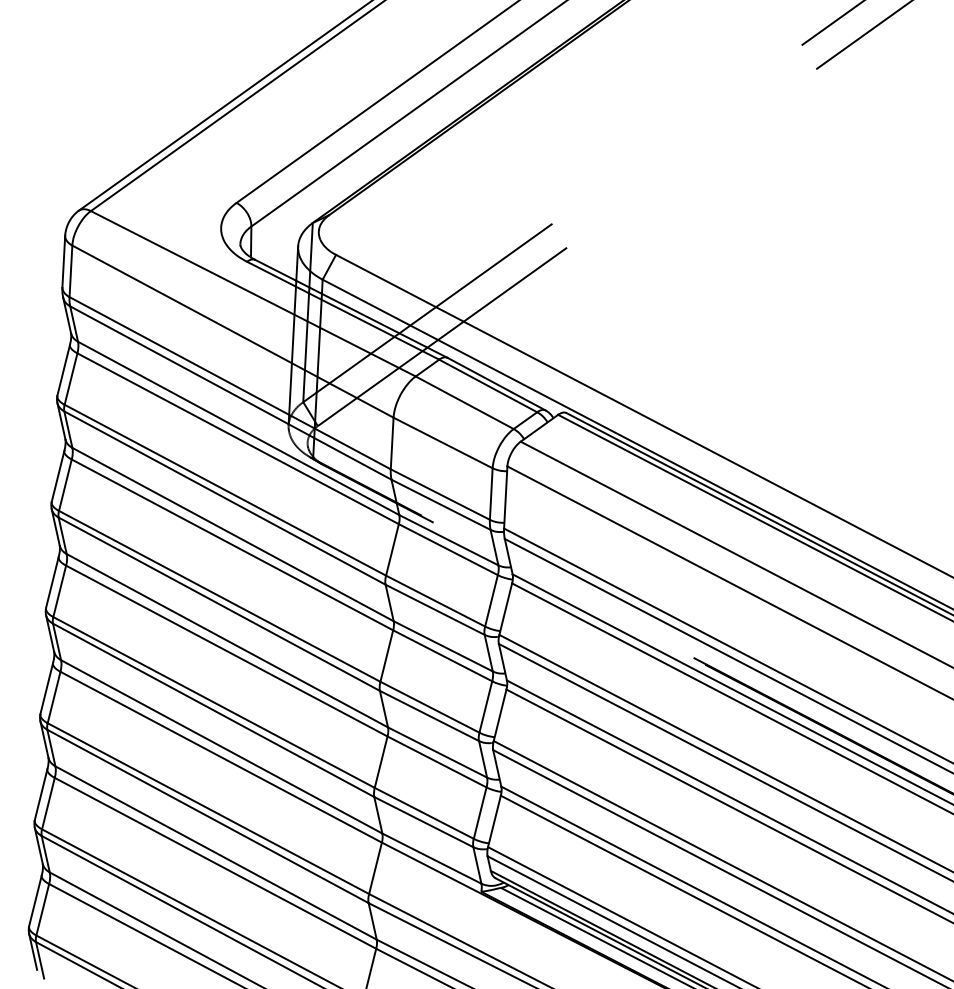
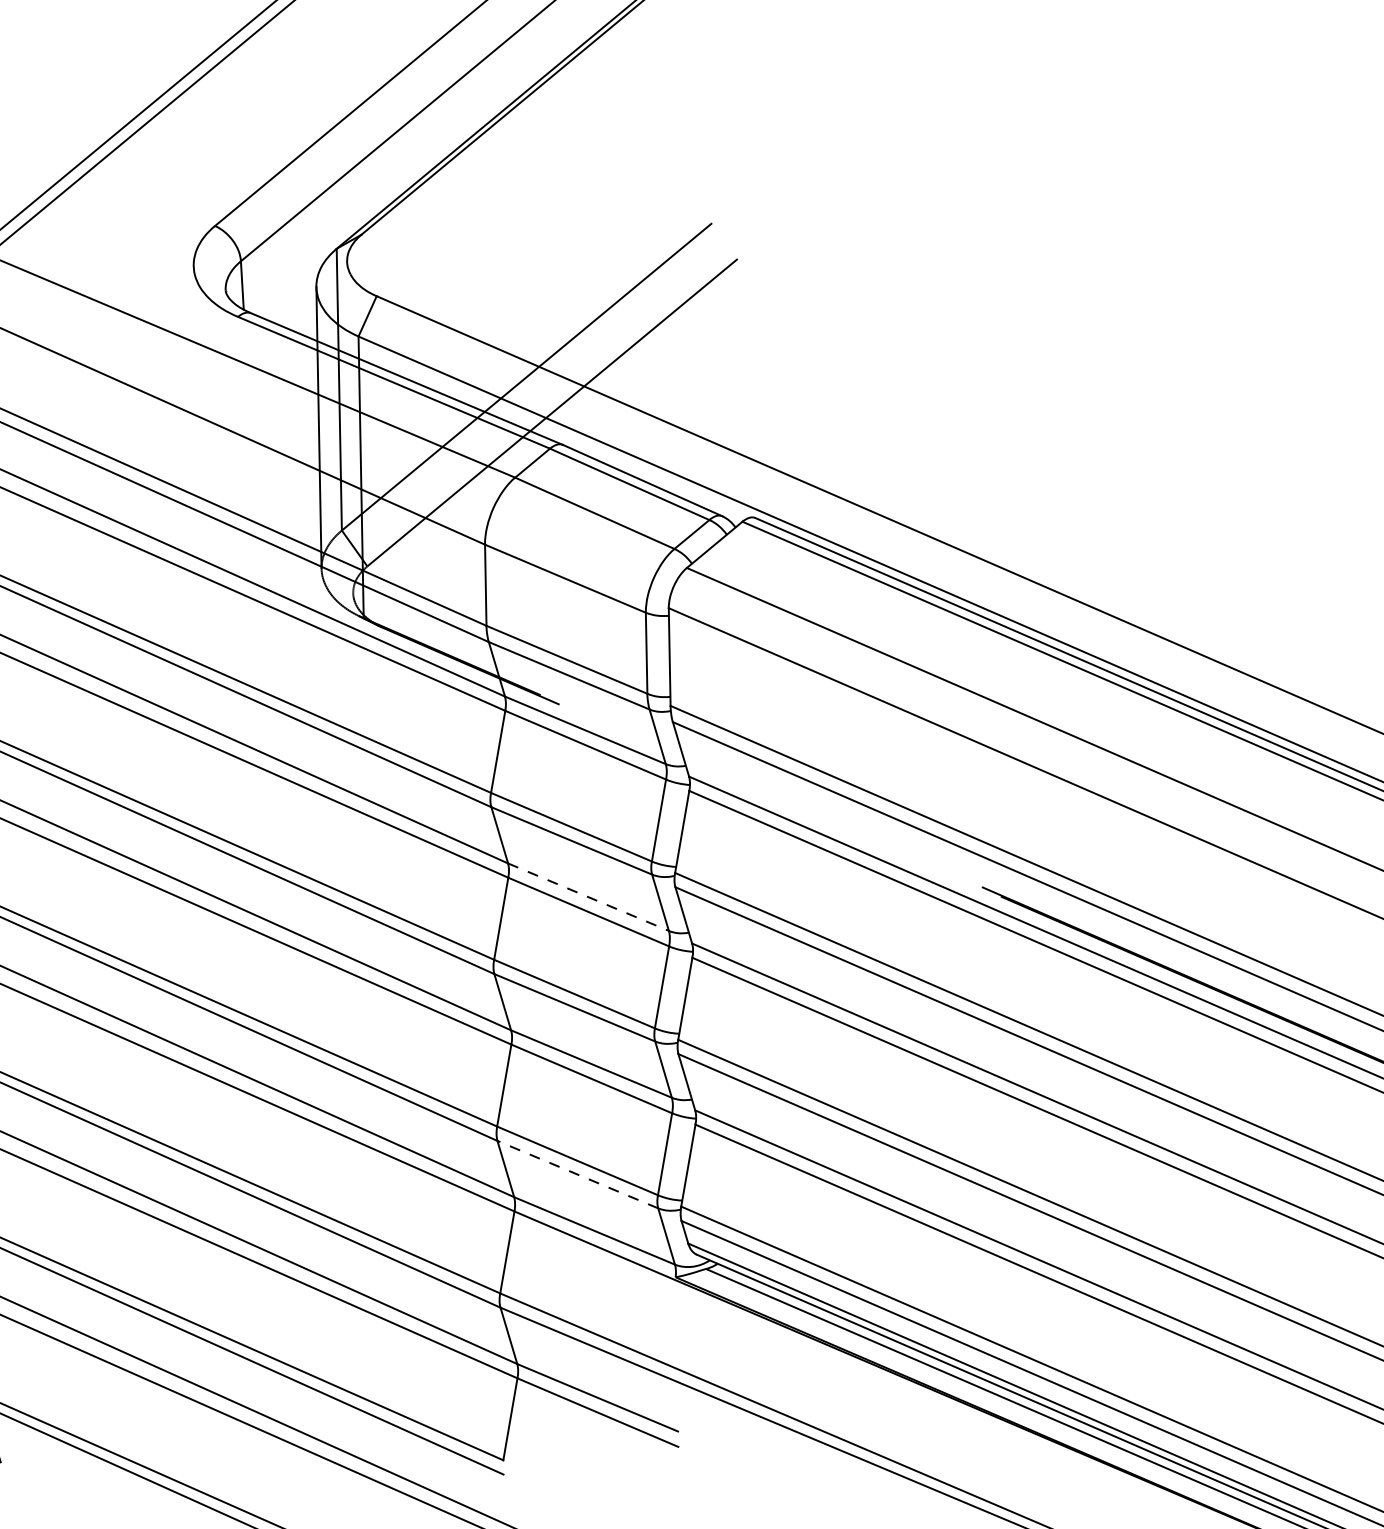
line: (443, 646) -> (588, 897), solid -> dashed
line: (423, 822) -> (577, 1175), solid -> dashed

